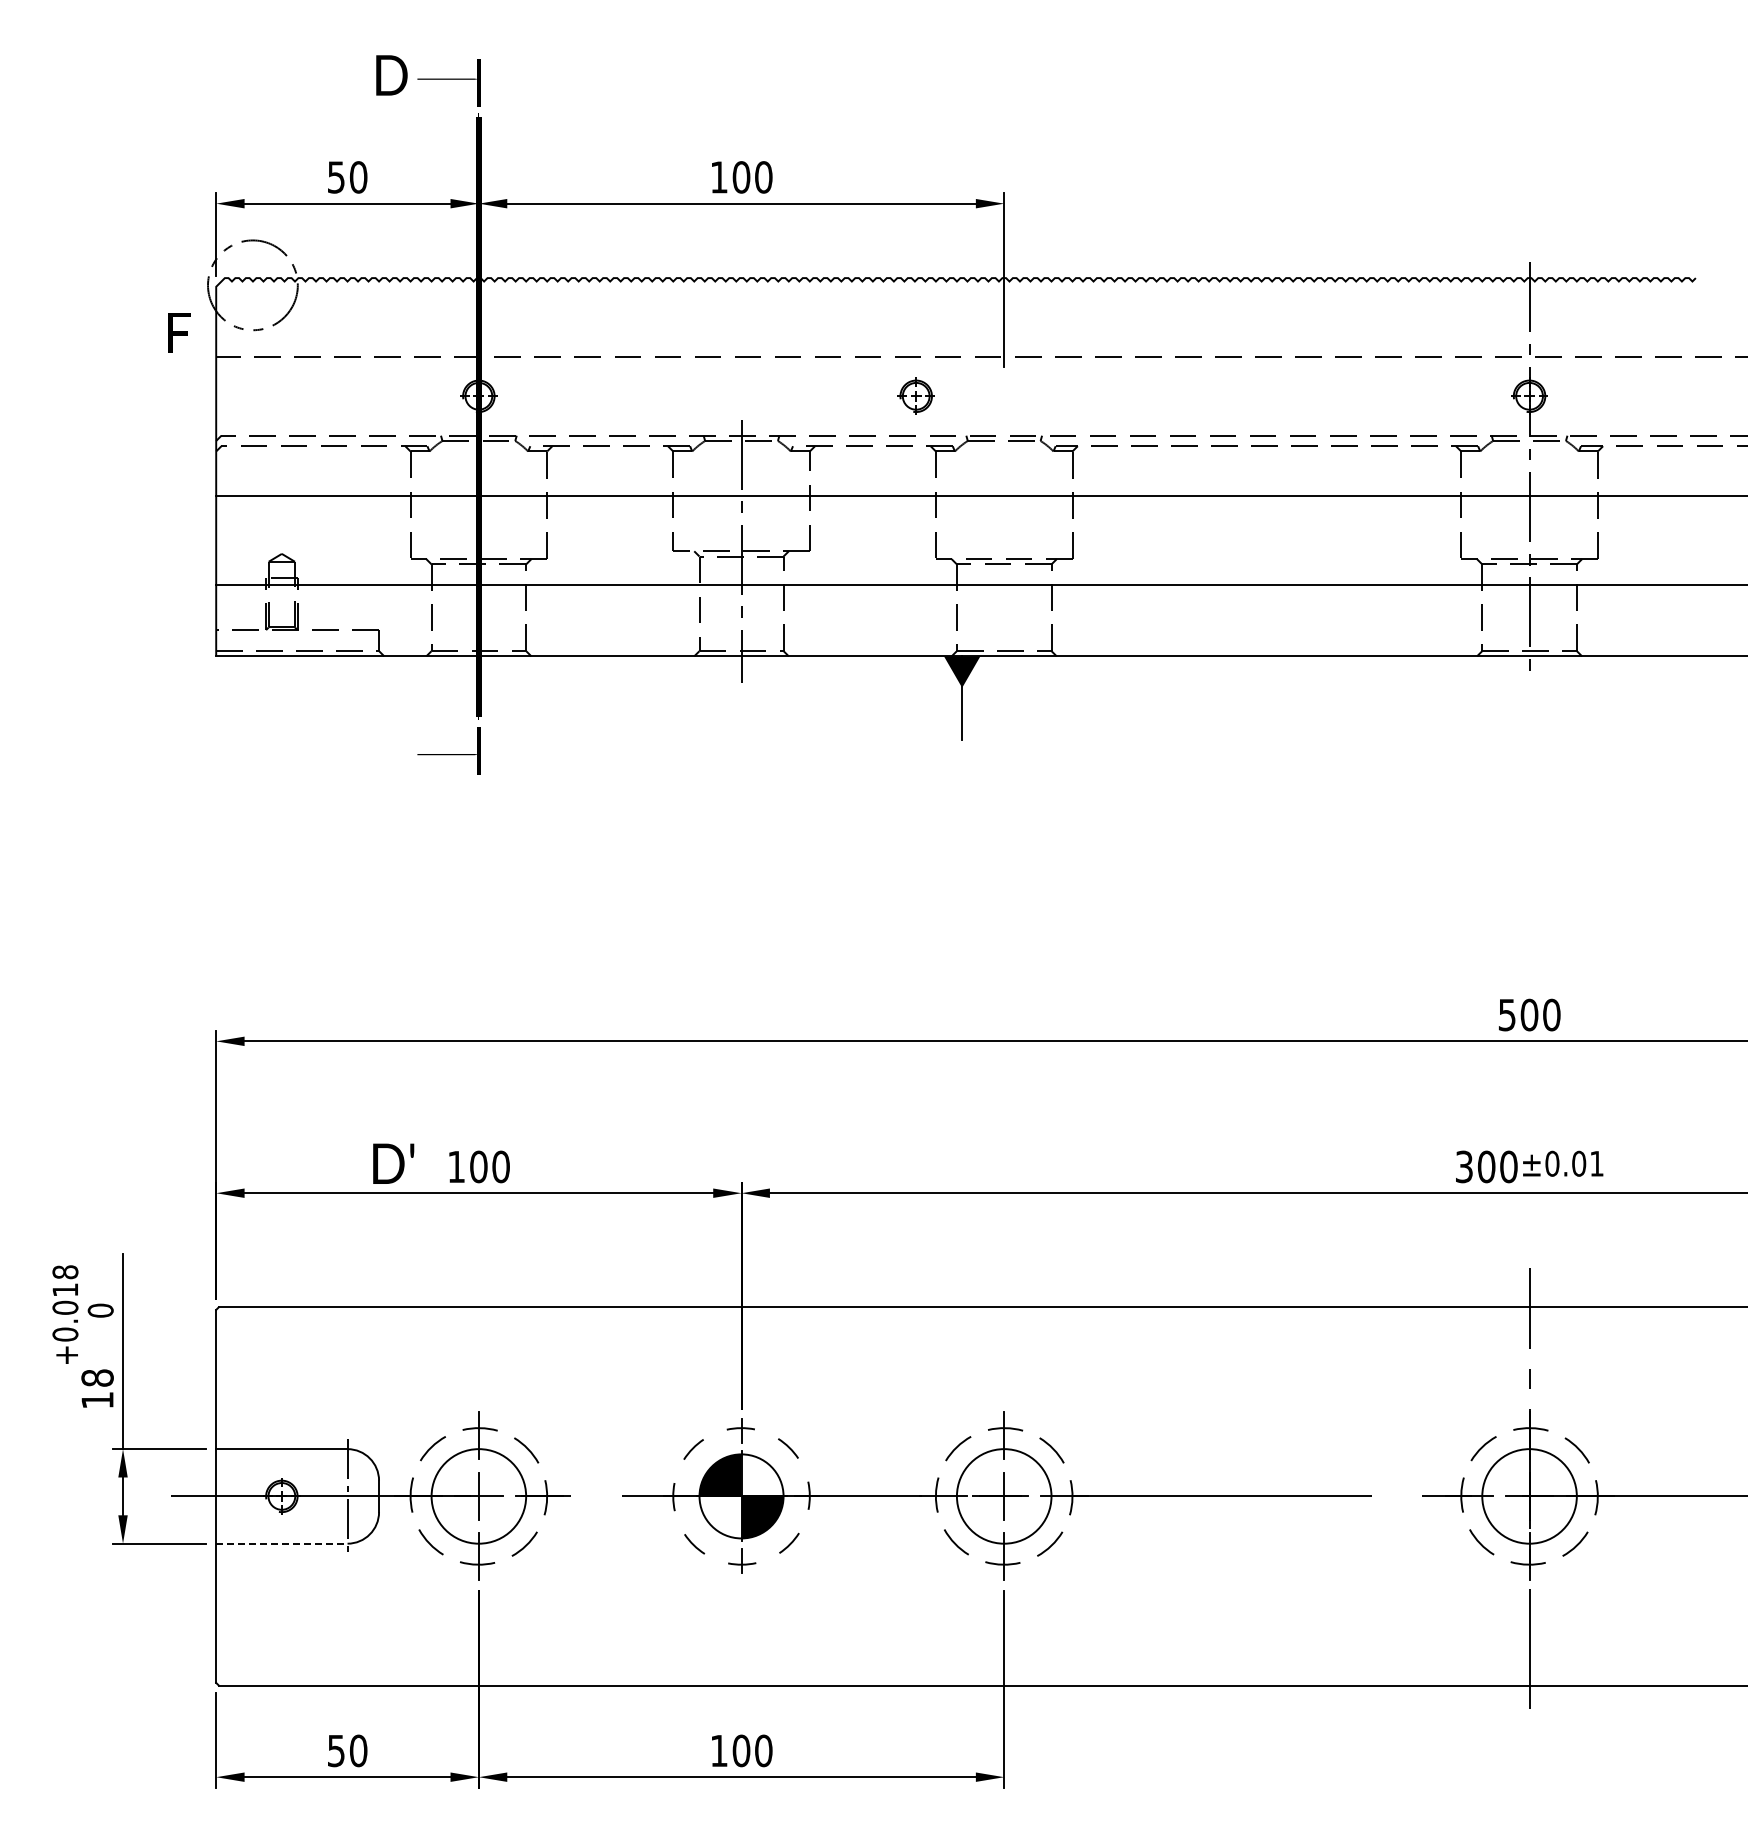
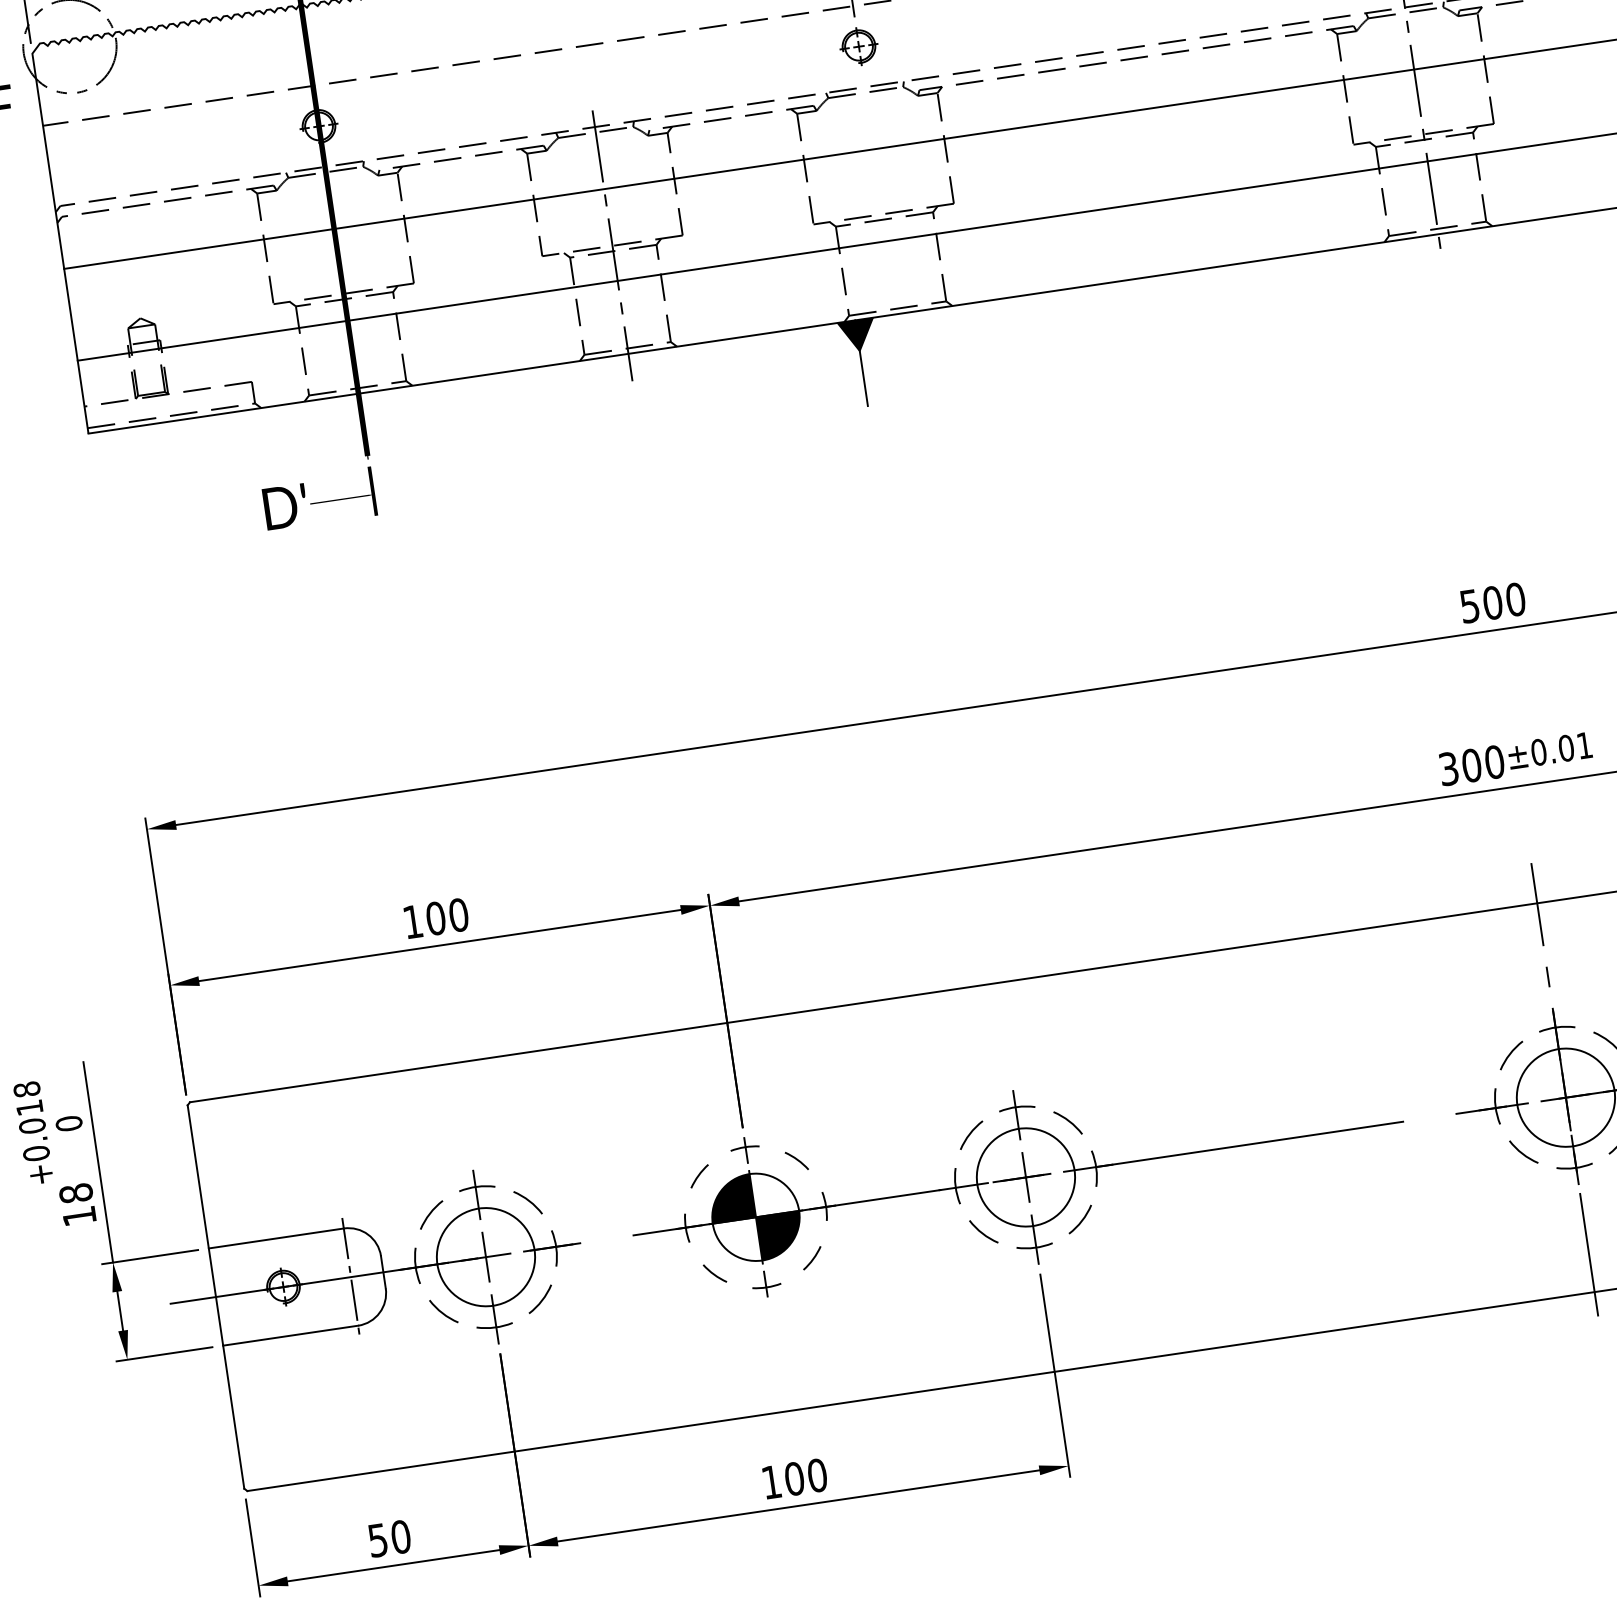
part: (915, 395) -> (858, 45), moved
text: (393, 1163) -> (285, 506), moved
line: (281, 1543) -> (290, 1335), dashed -> solid

